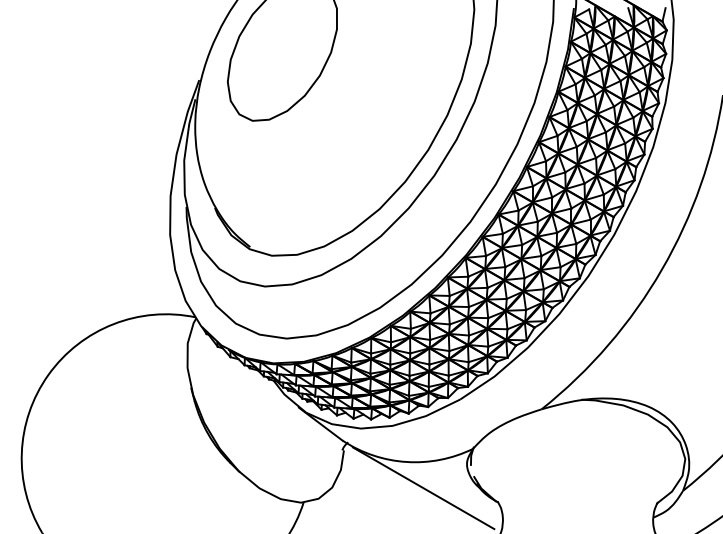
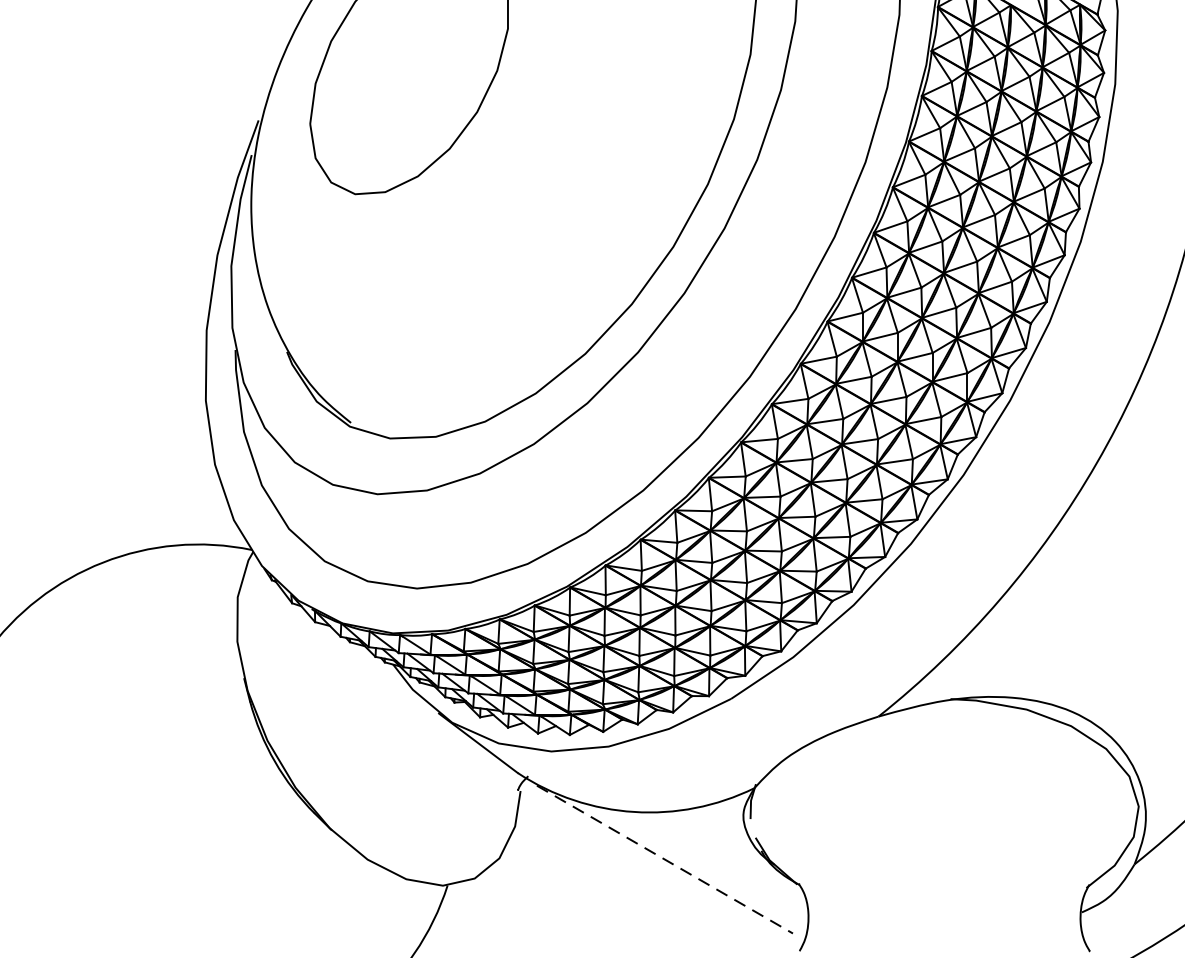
line: (423, 488) -> (664, 859), solid -> dashed

